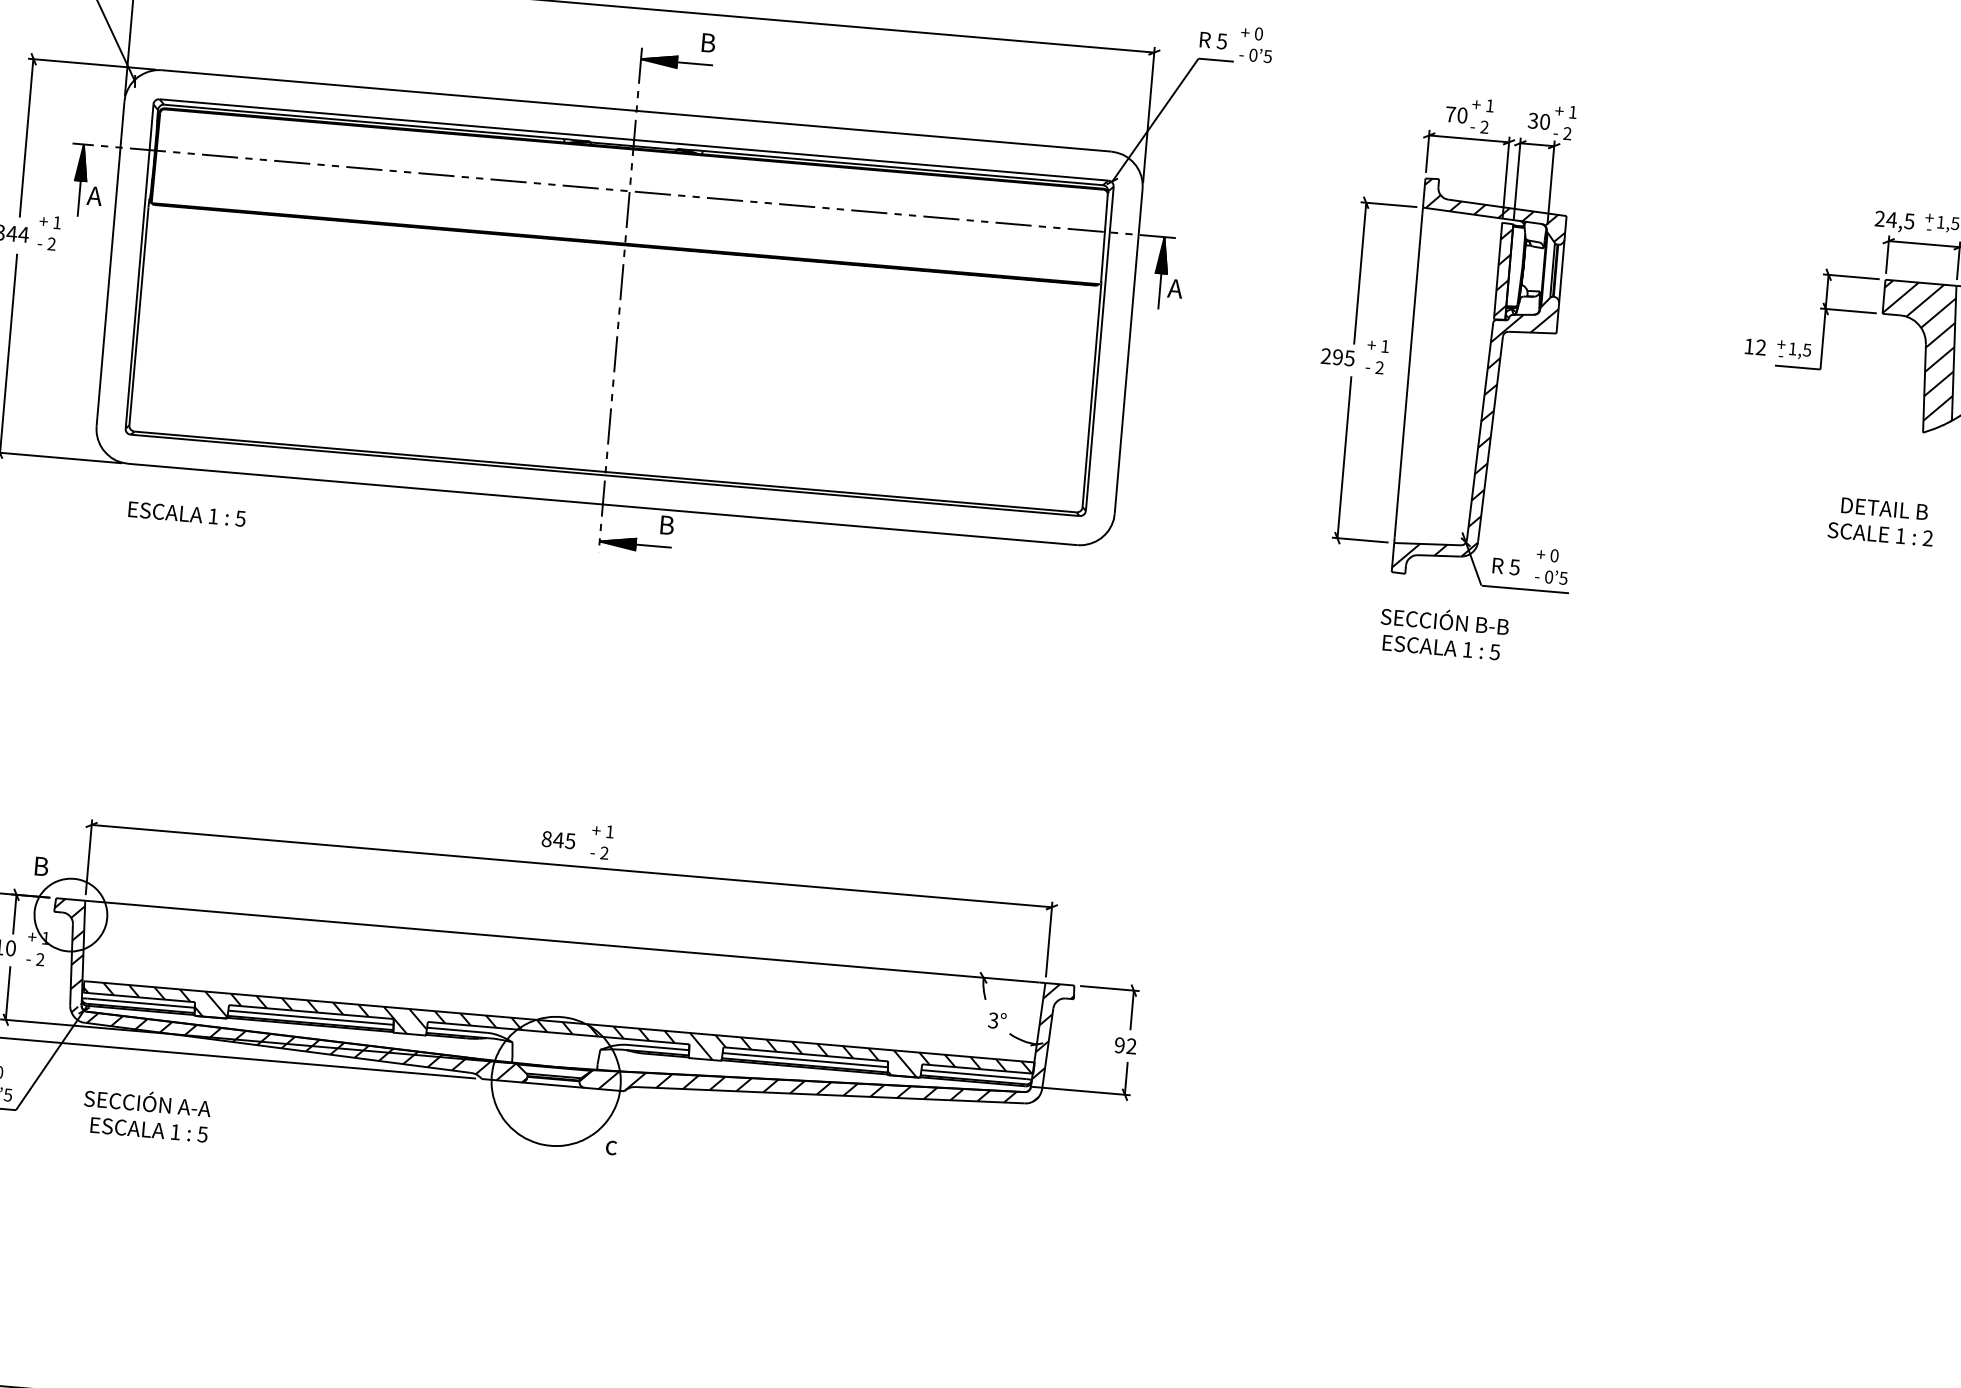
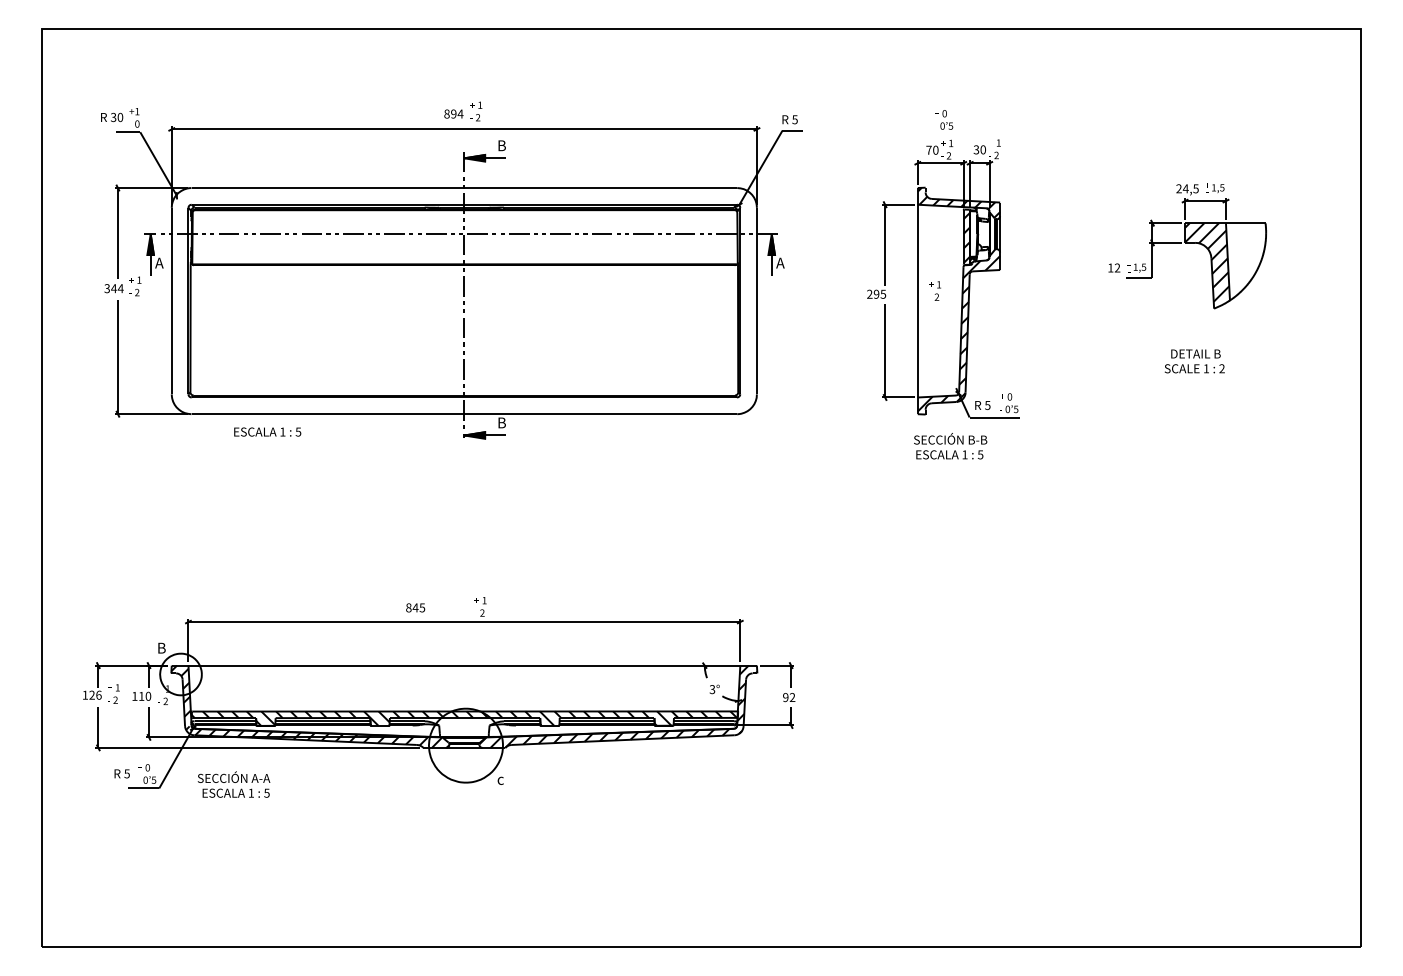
text: (1257, 44) -> (944, 119), moved
text: (1376, 355) -> (934, 290), moved
text: (186, 513) -> (267, 431), moved
text: (558, 839) -> (415, 607), moved

